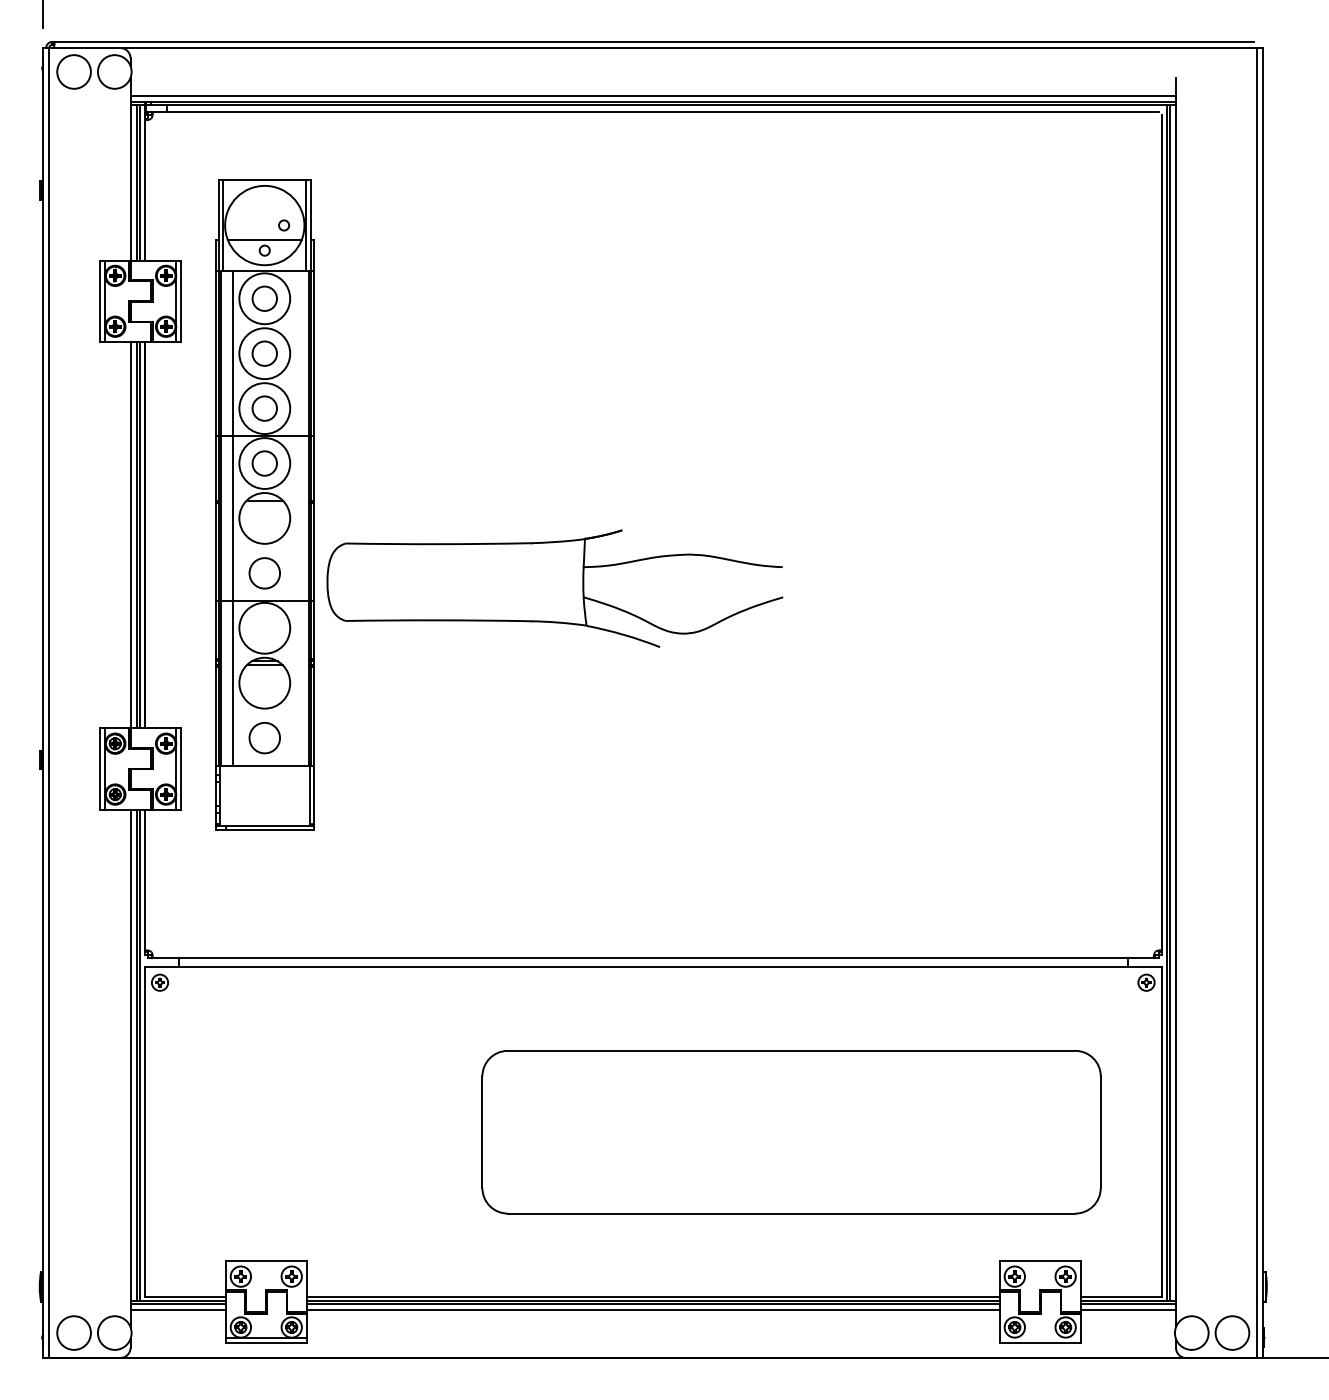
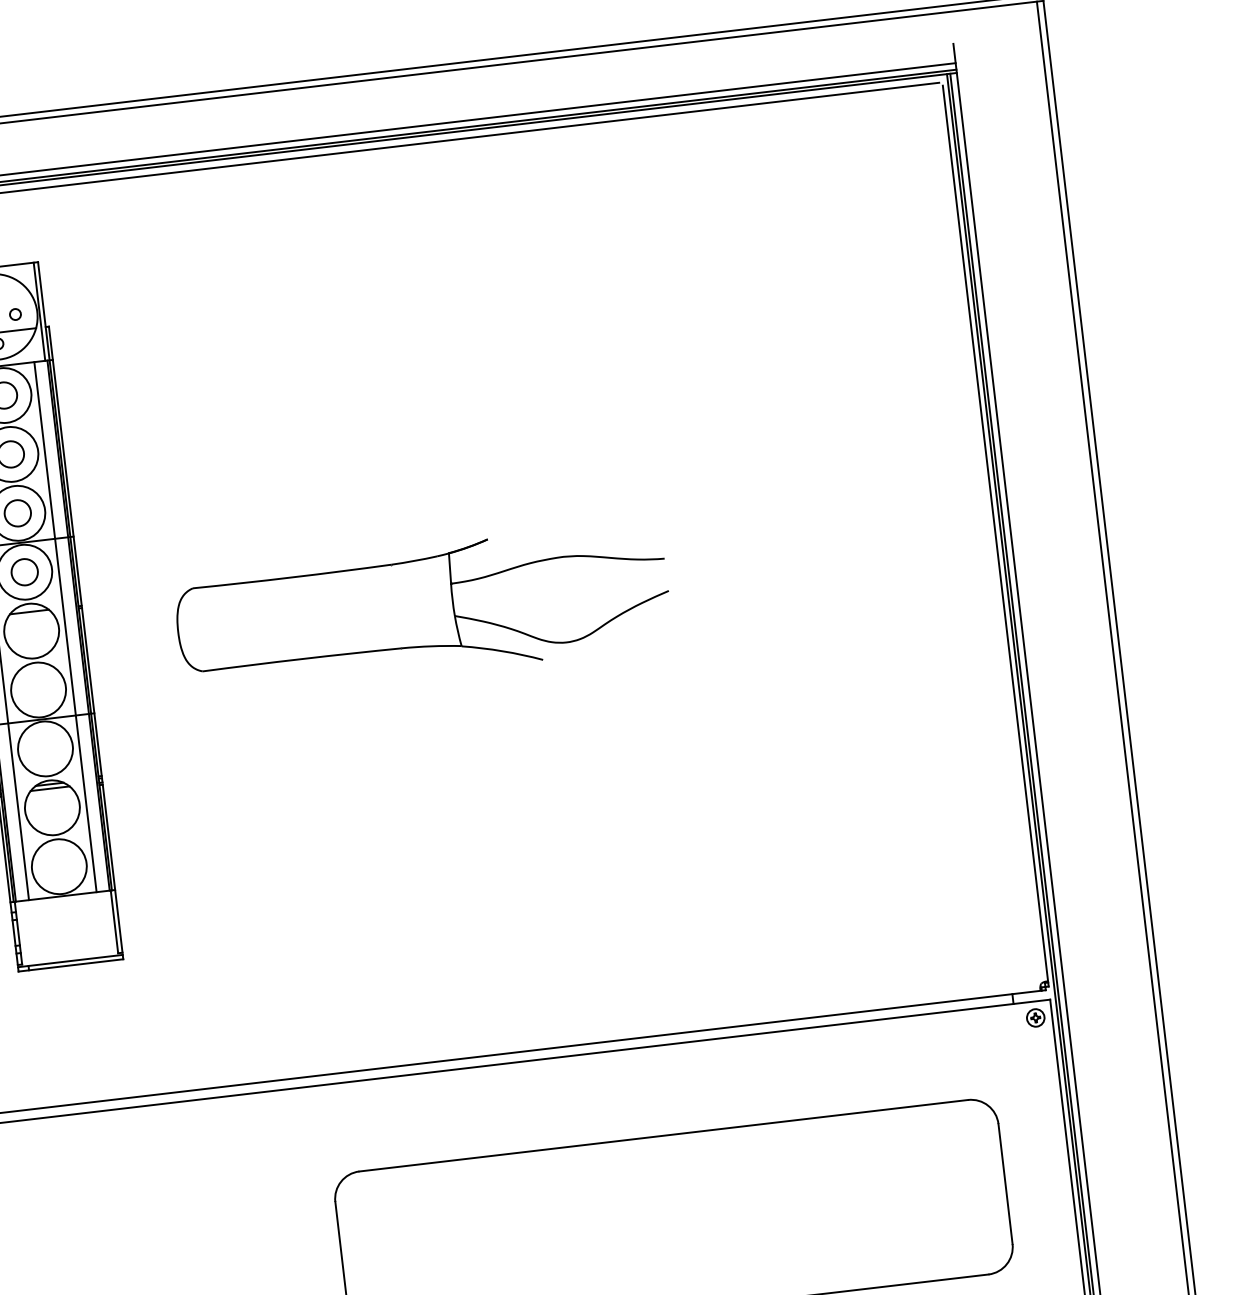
line: (296, 518) -> (65, 627), added
circle: (264, 572) -> (38, 689), size x1.67
part: (554, 588) -> (422, 610), moved
circle: (264, 737) -> (58, 866), size x1.67

